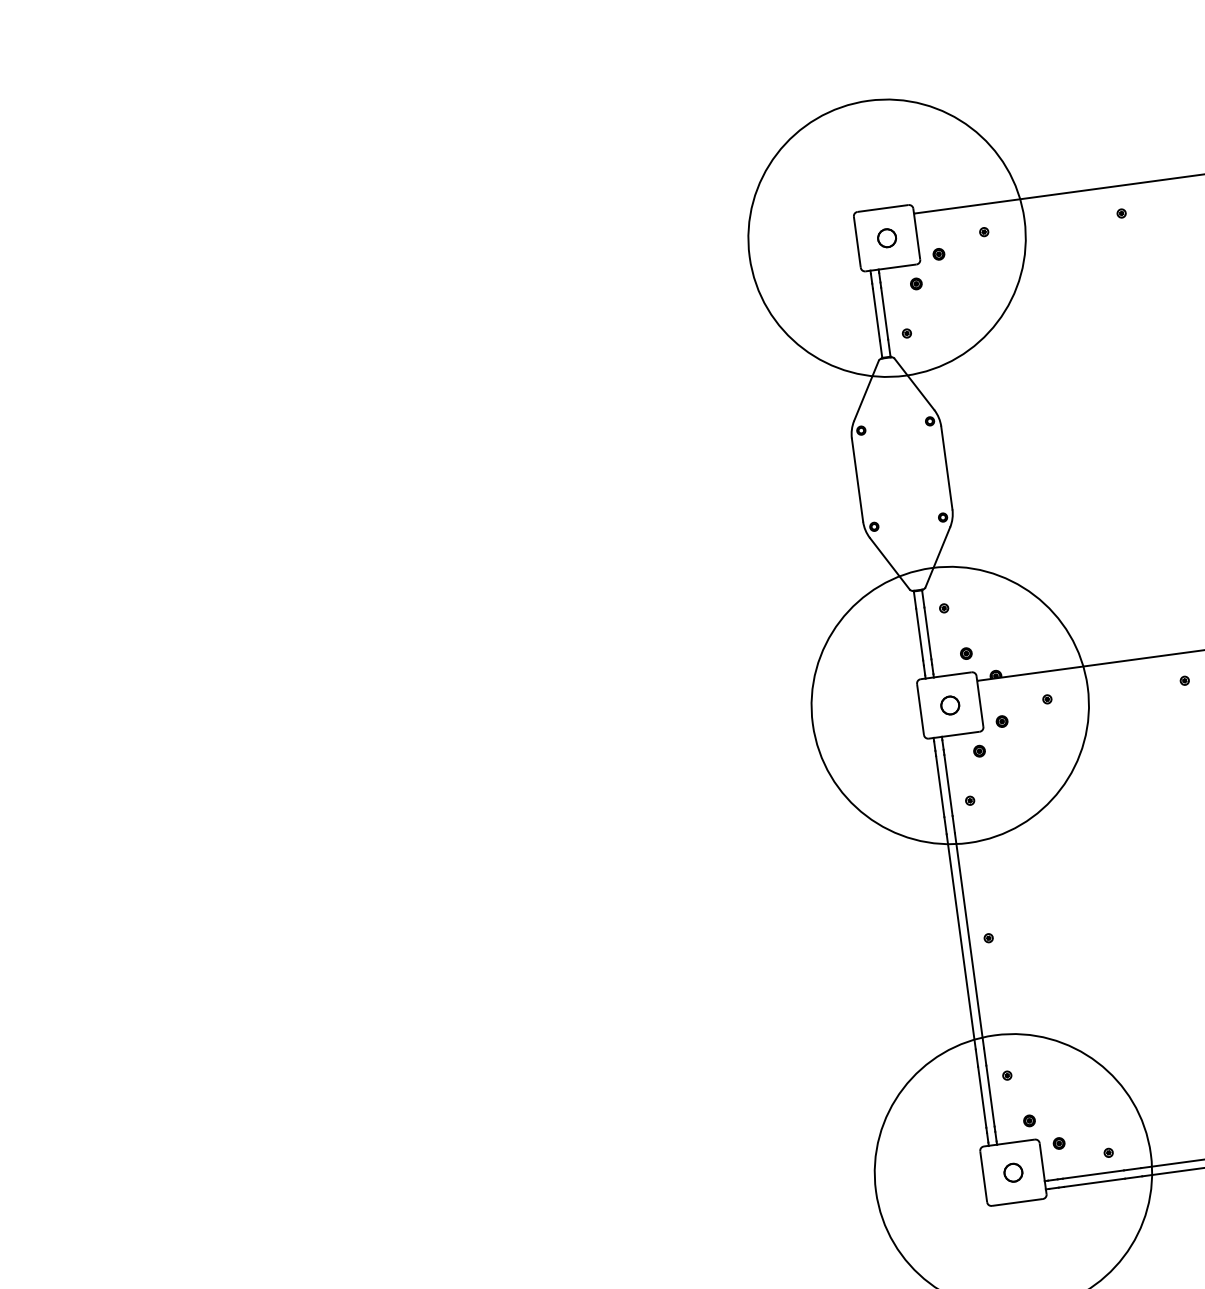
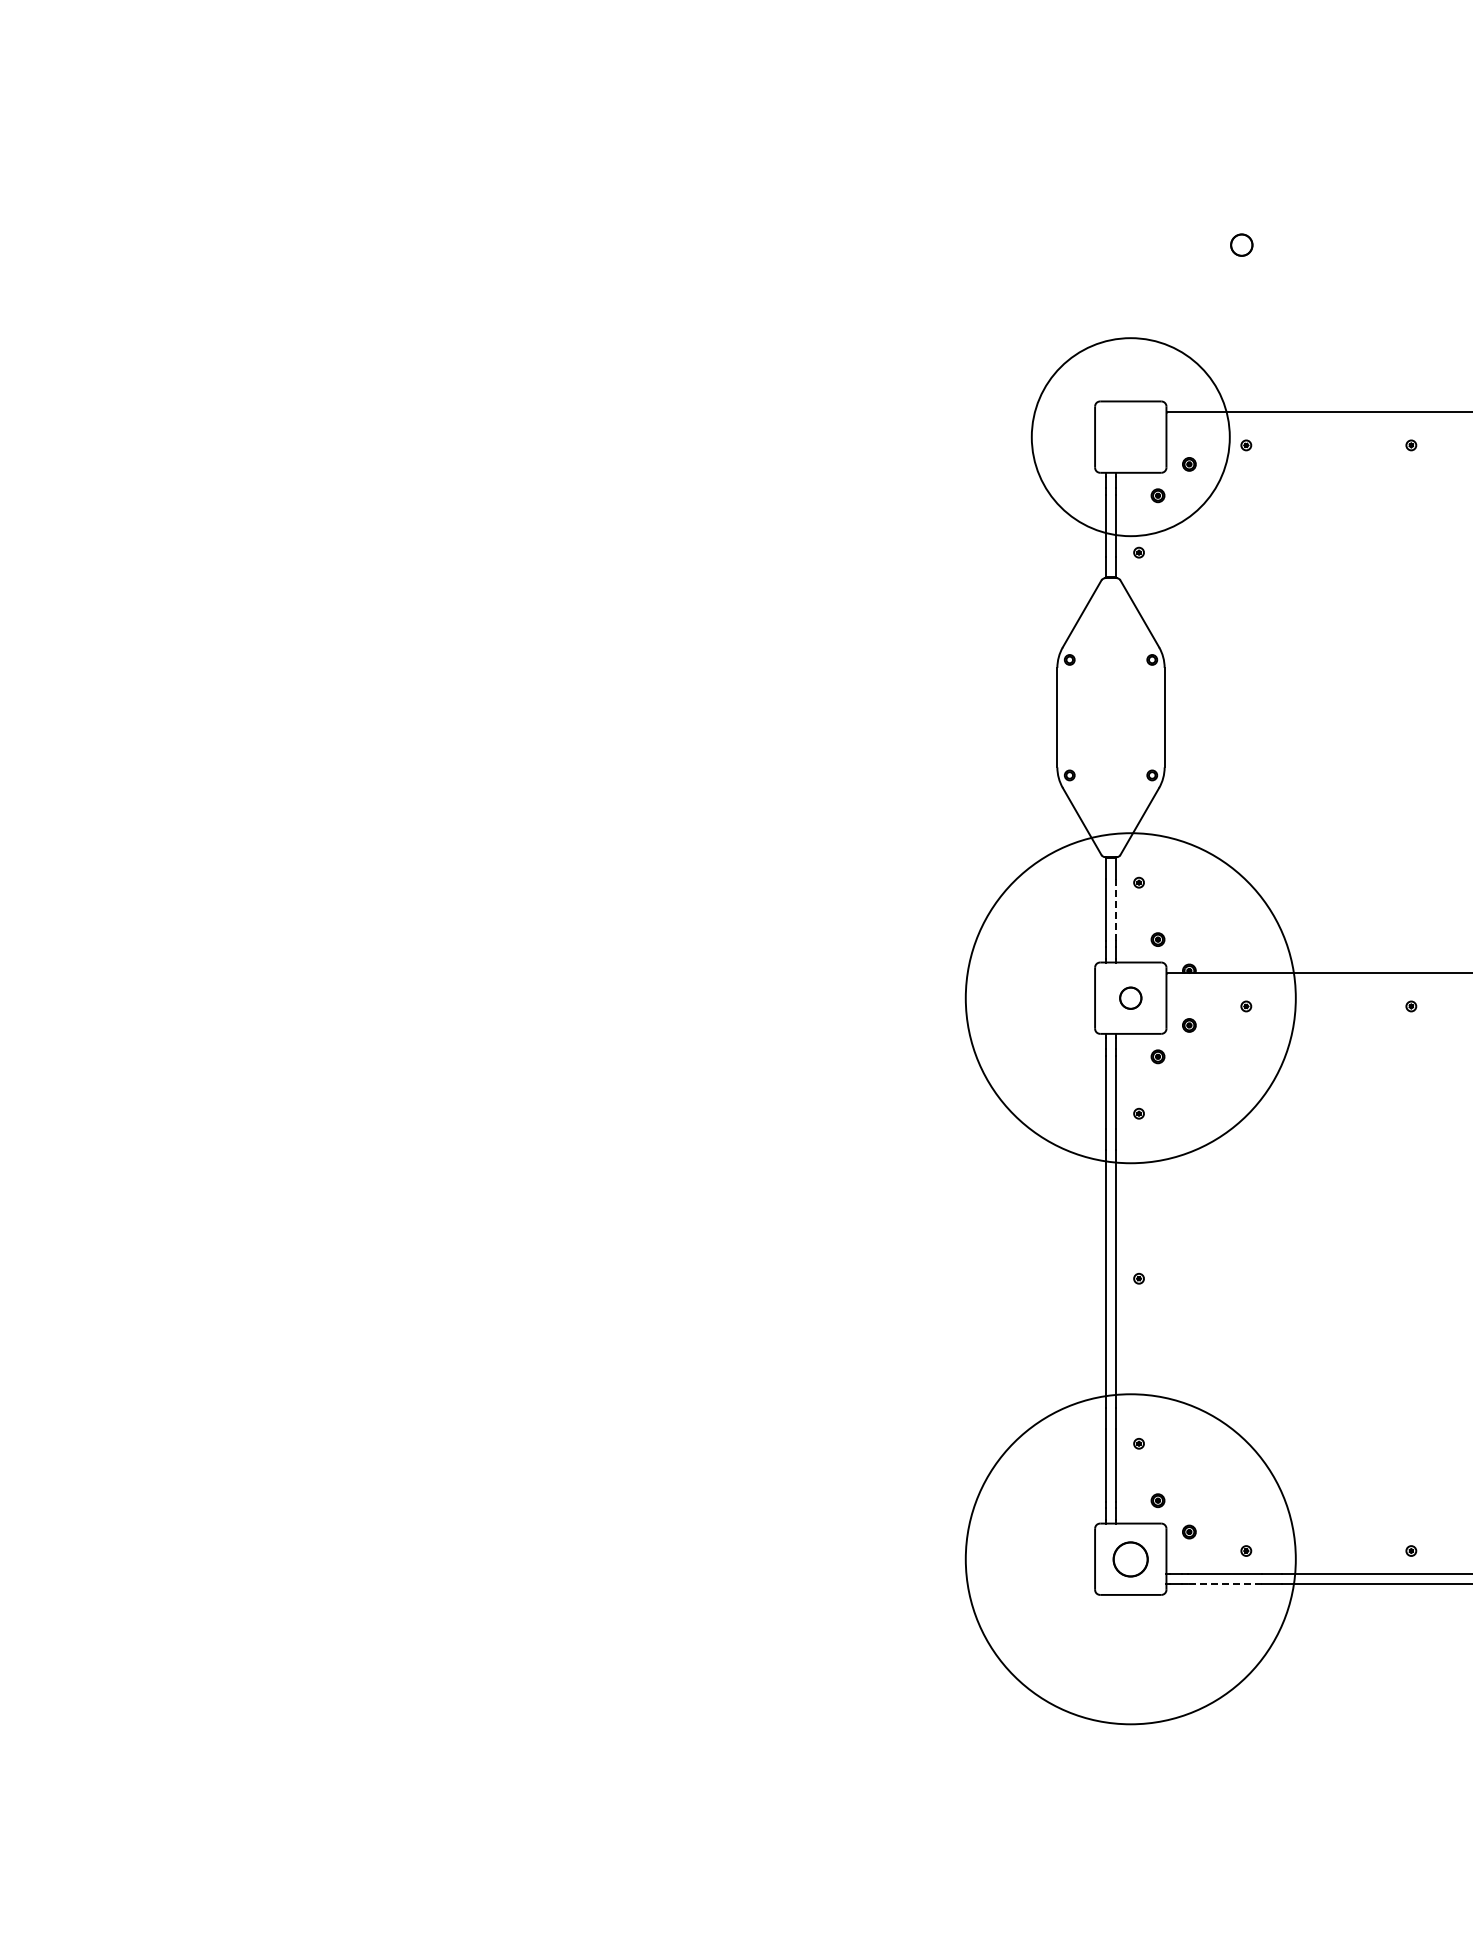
circle: (886, 237) -> (1241, 244), moved
circle: (886, 238) -> (1130, 437), size x0.6
line: (927, 634) -> (1115, 910), solid -> dashed
circle: (1013, 1172) -> (1130, 1558), size x1.6
line: (1094, 1183) -> (1224, 1584), solid -> dashed

